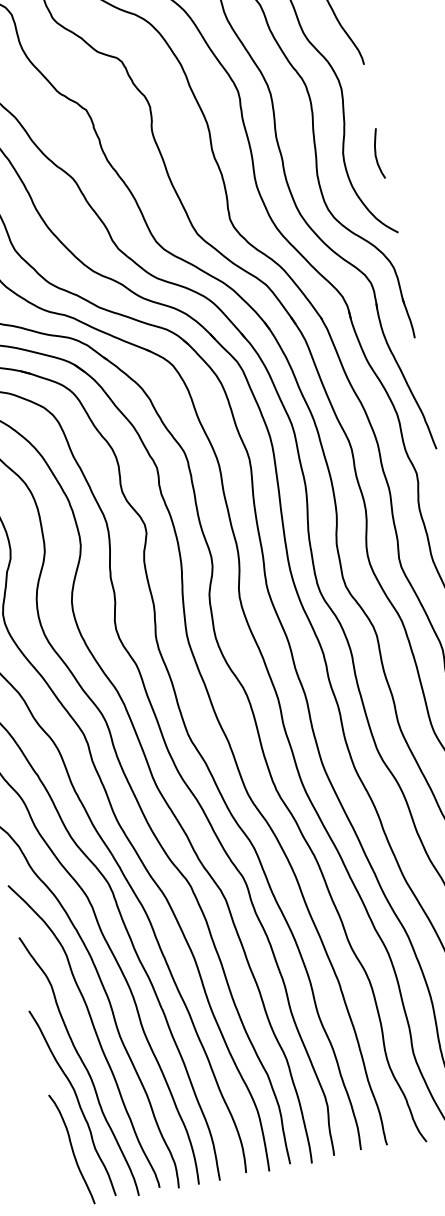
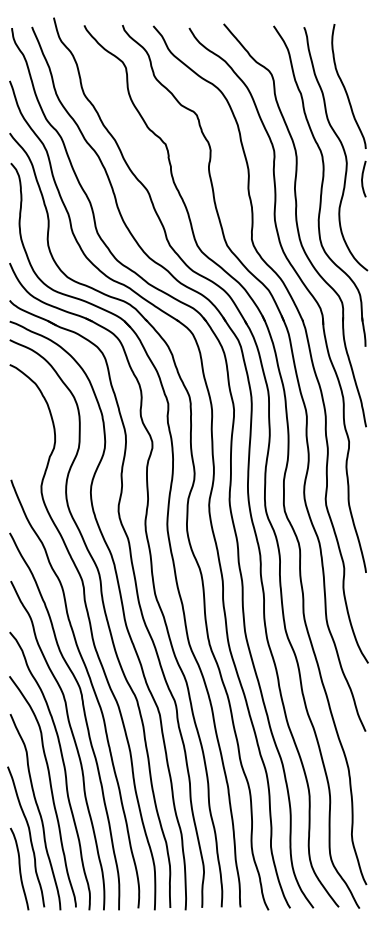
curve: (377, 153) -> (363, 178), moved

